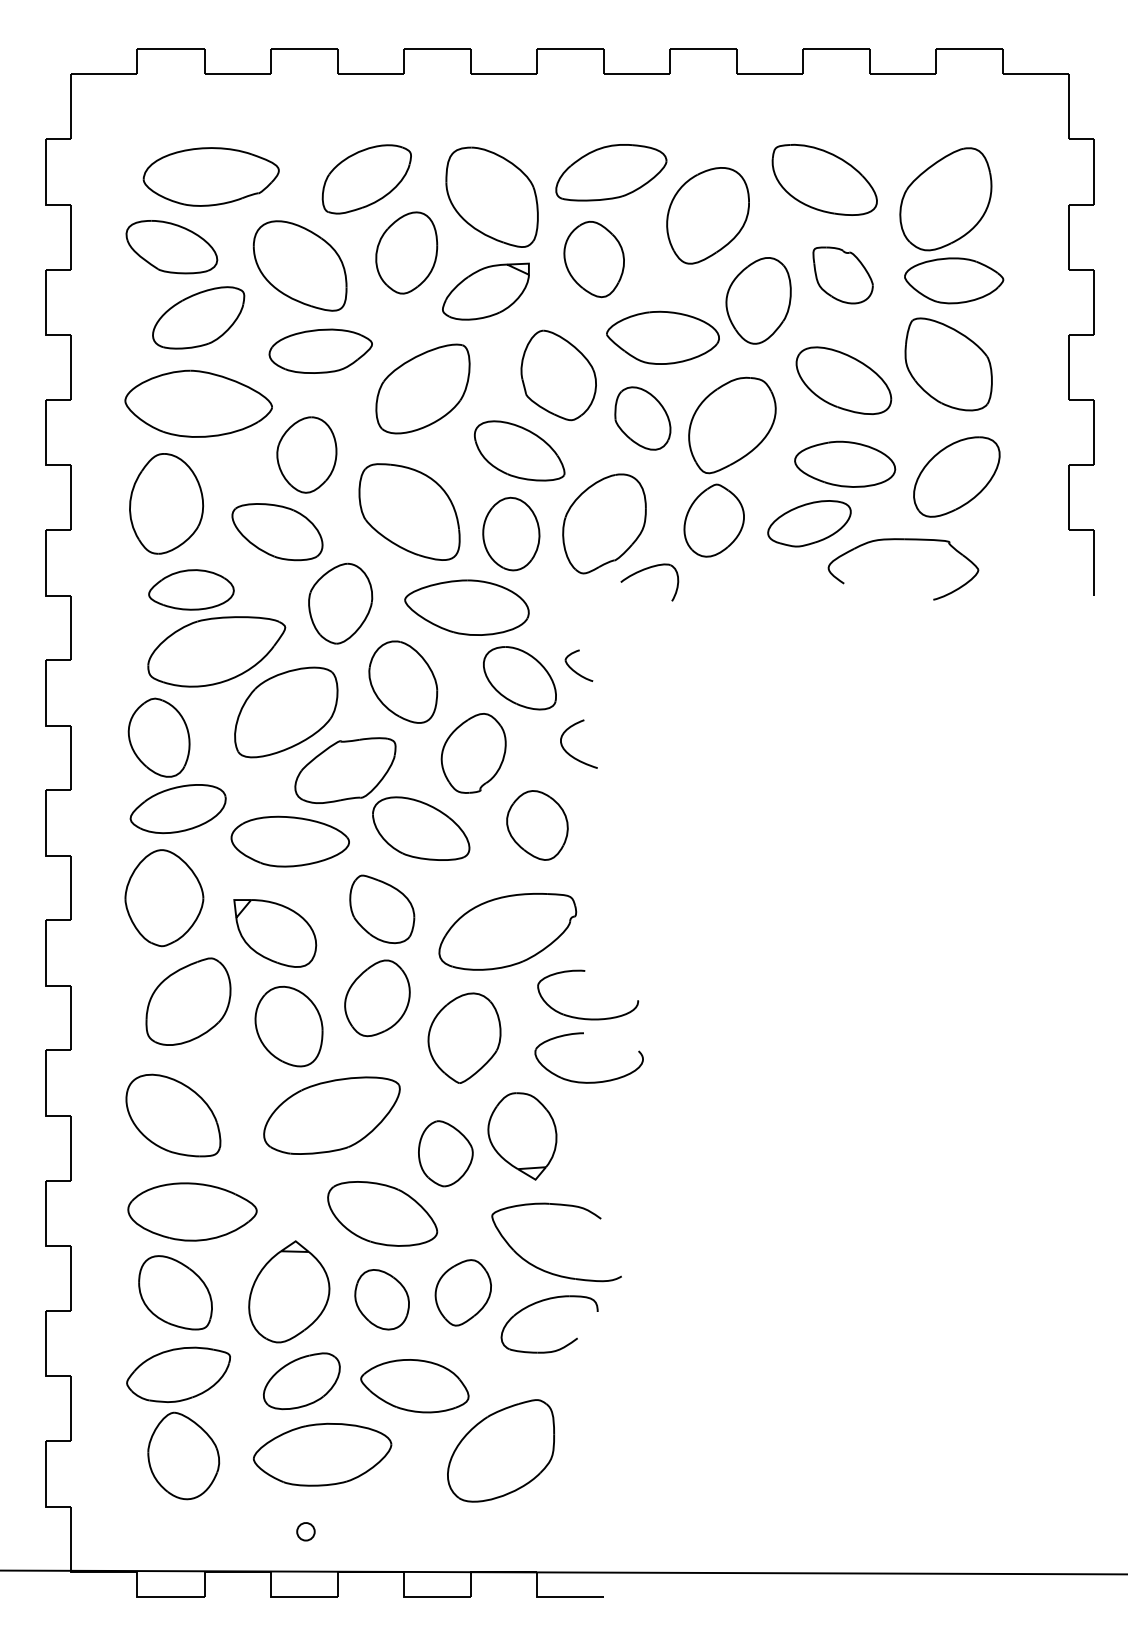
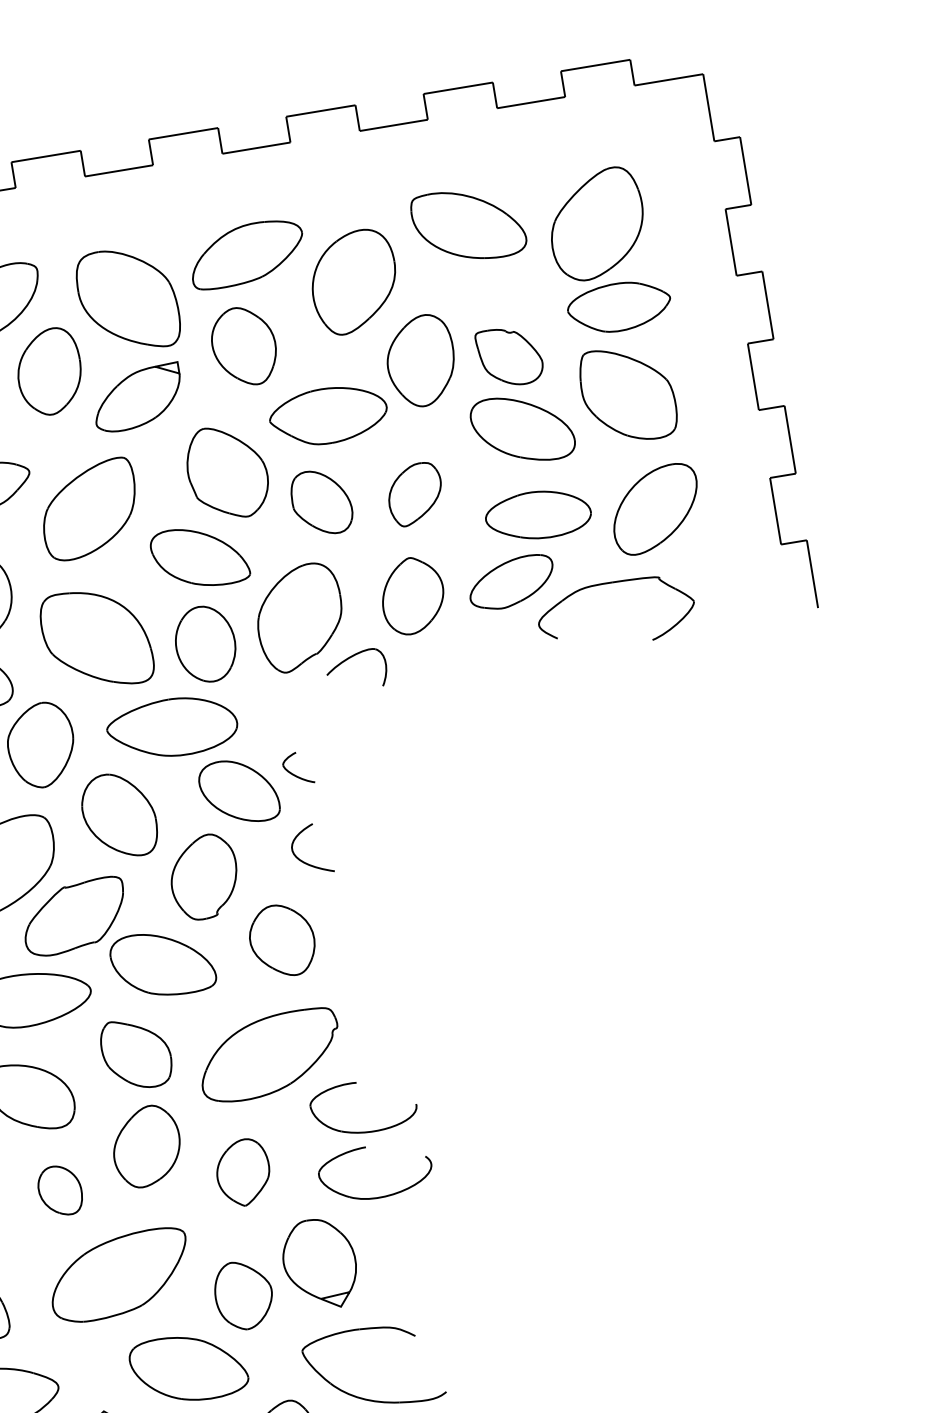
part: (842, 275) -> (509, 356), moved
part: (732, 425) -> (415, 494), size x0.6
part: (288, 1026) -> (59, 1190), size x0.6
part: (464, 1037) -> (243, 1172), size x0.7

